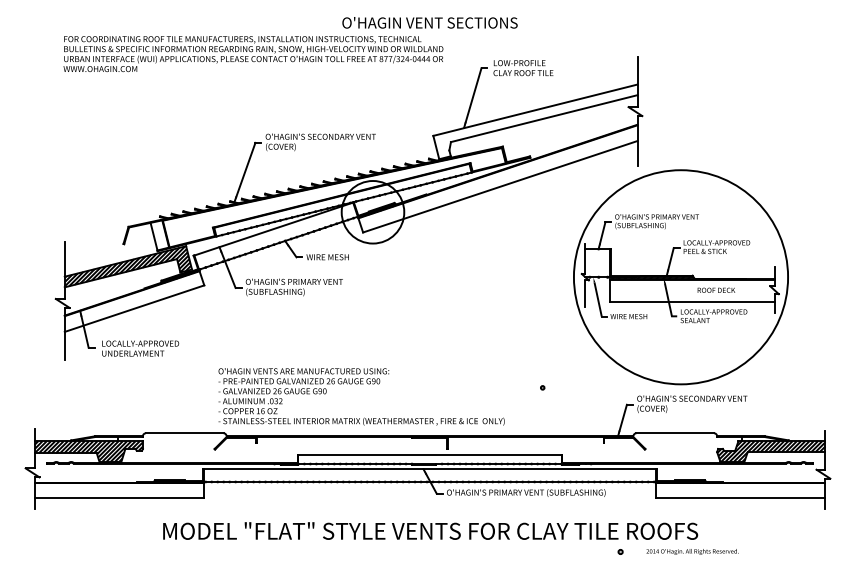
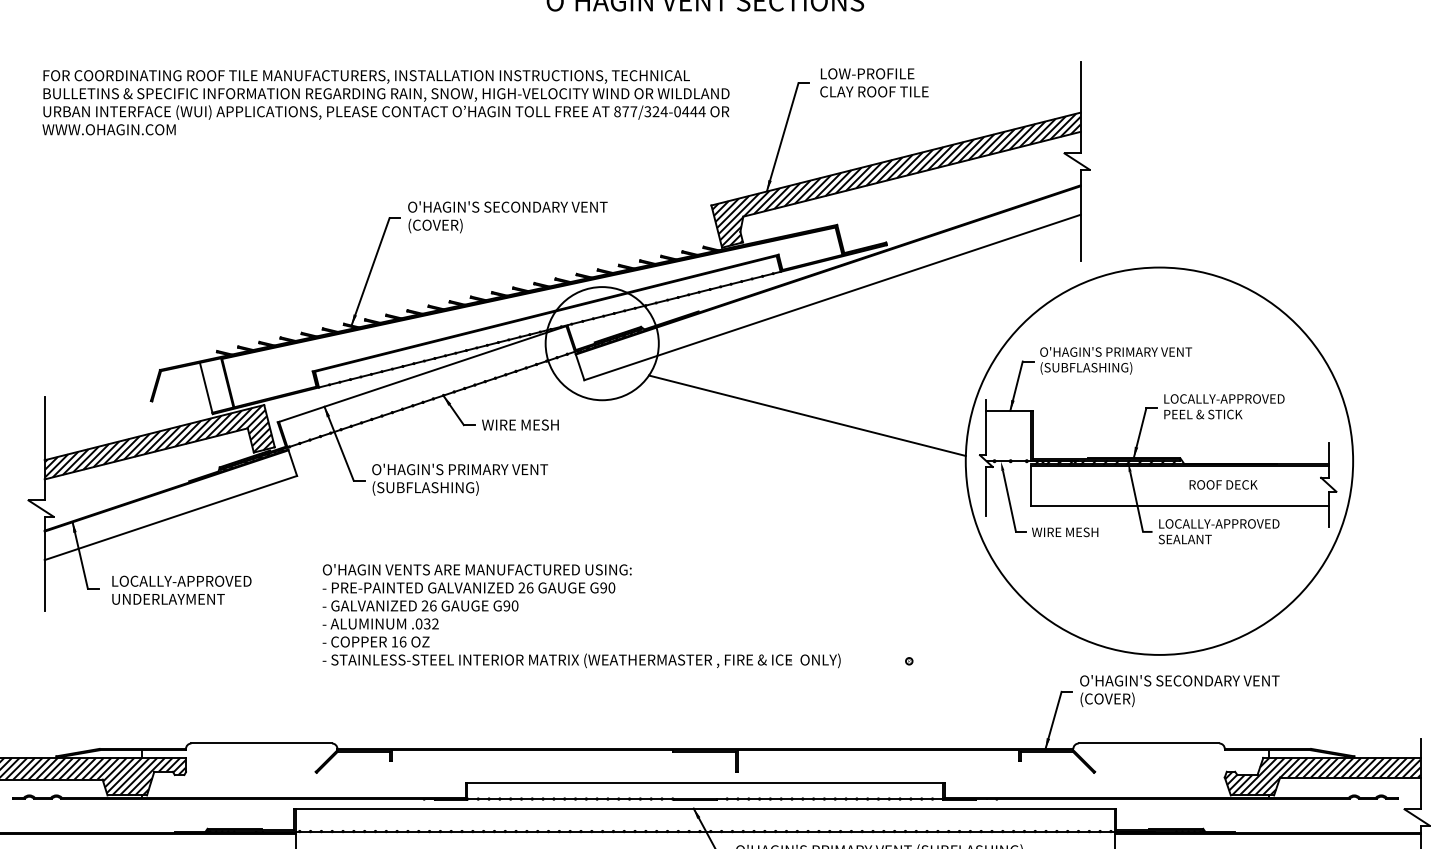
text: (253, 54) -> (386, 103), moved
hatch: (535, 121) -> (896, 179), added
line: (485, 251) -> (805, 414), added
text: (361, 396) -> (581, 615), moved

